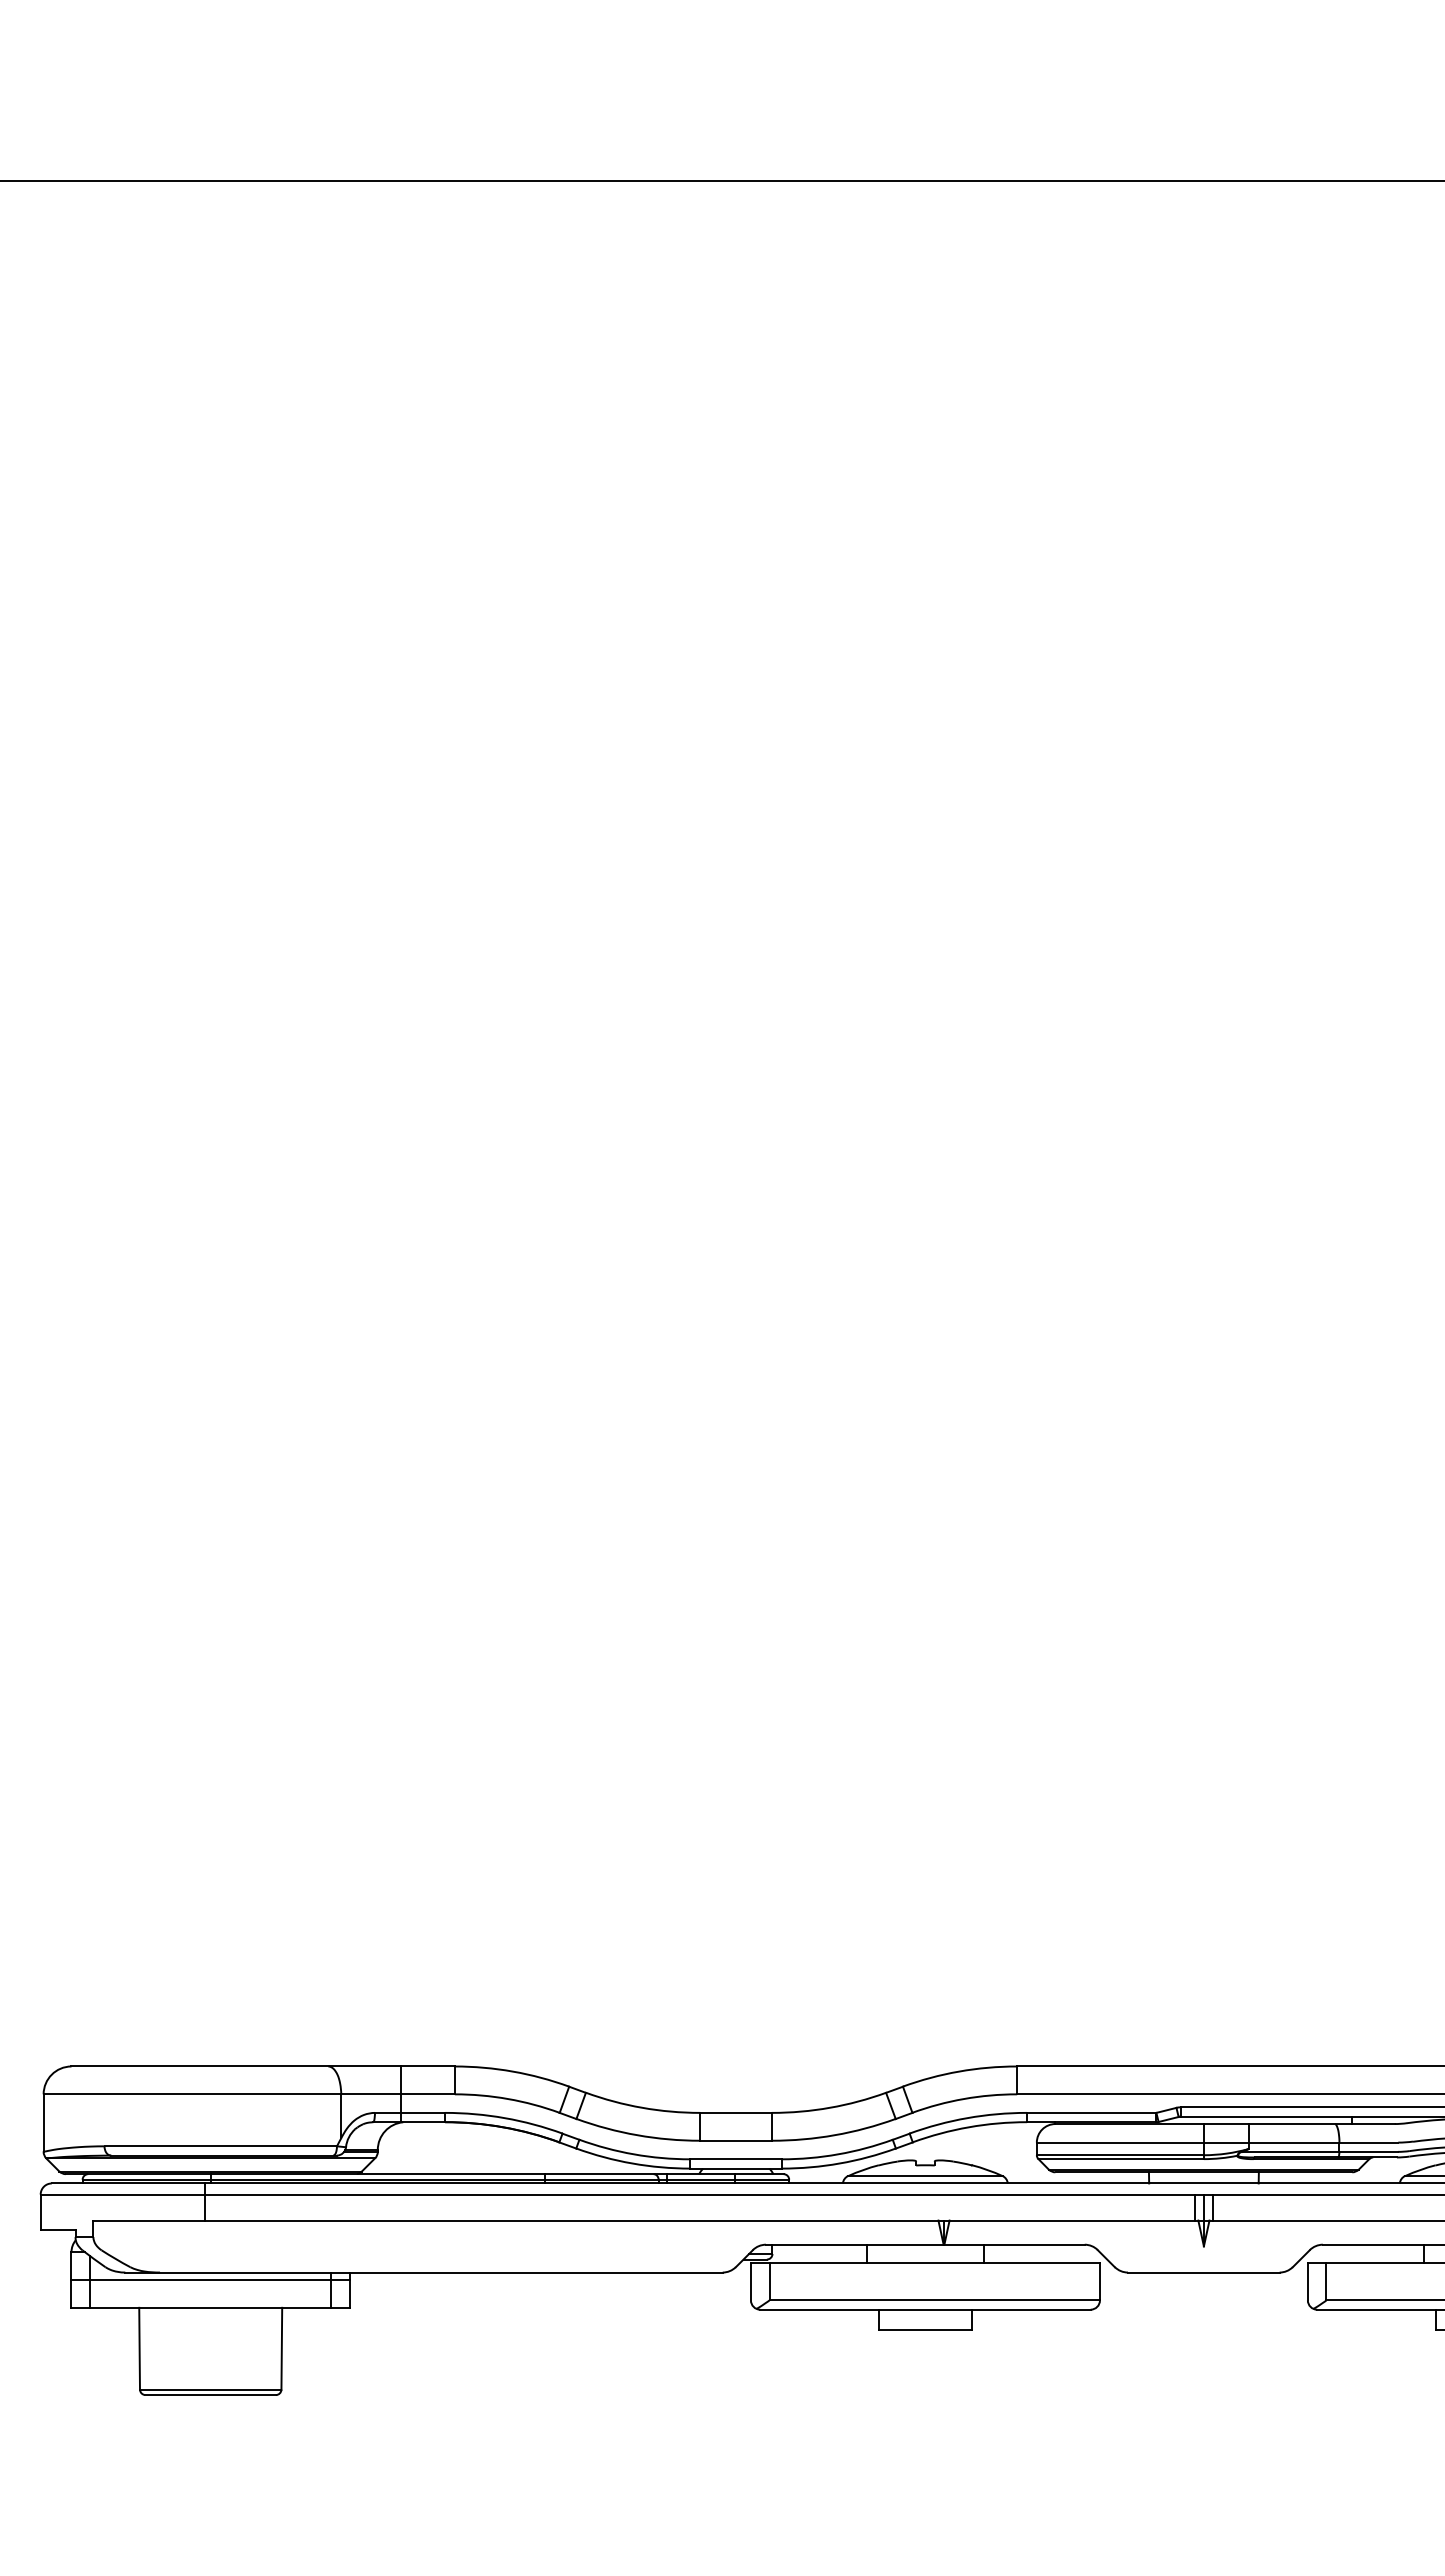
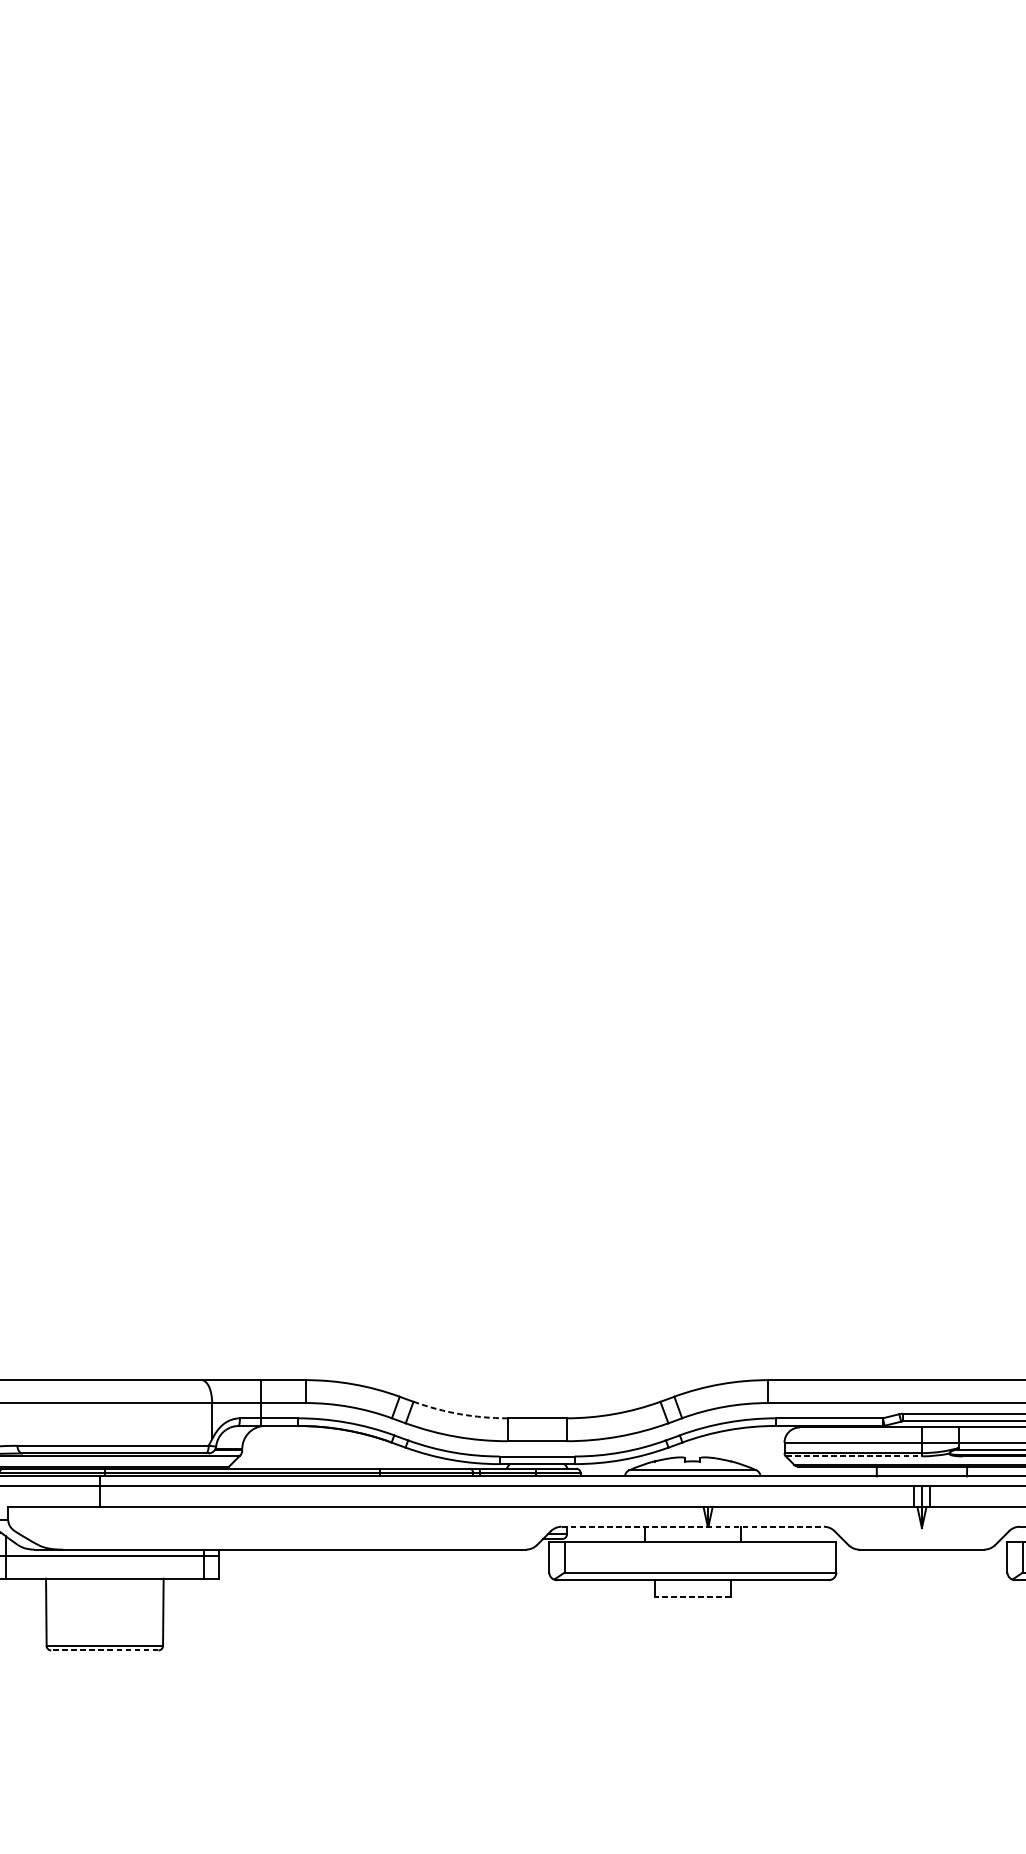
arc: (642, 2107) -> (460, 1413), solid -> dashed
line: (1121, 2159) -> (854, 1456), solid -> dashed
line: (925, 2244) -> (692, 1526), solid -> dashed
line: (924, 2330) -> (692, 1597), solid -> dashed
line: (210, 2395) -> (104, 1650), solid -> dashed

